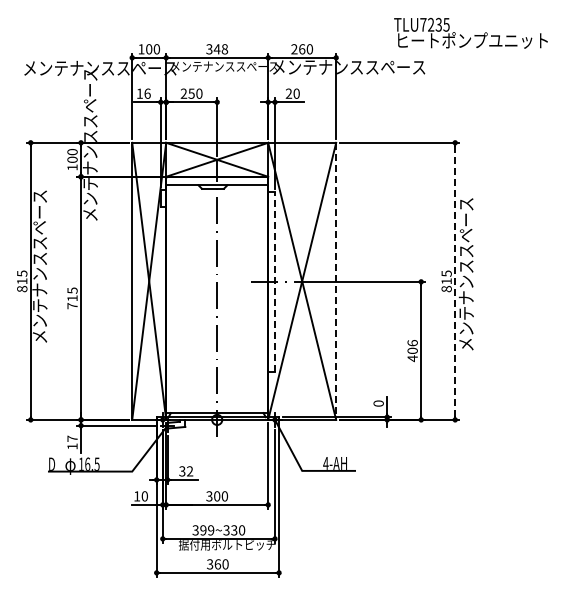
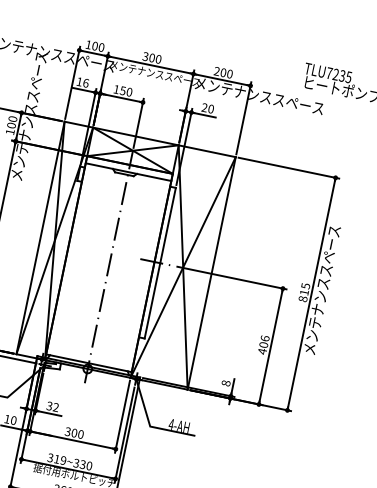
text: (220, 49) -> (154, 58), 348 -> 300
text: (302, 49) -> (223, 73), 260 -> 200
text: (183, 93) -> (116, 89), 250 -> 150
line: (455, 280) -> (311, 293), dashed -> solid
line: (275, 281) -> (160, 262), dashed -> solid
line: (336, 281) -> (211, 273), dashed -> solid
text: (378, 403) -> (225, 383), 0 -> 8
text: (203, 530) -> (57, 459), 399~330 -> 319~330

